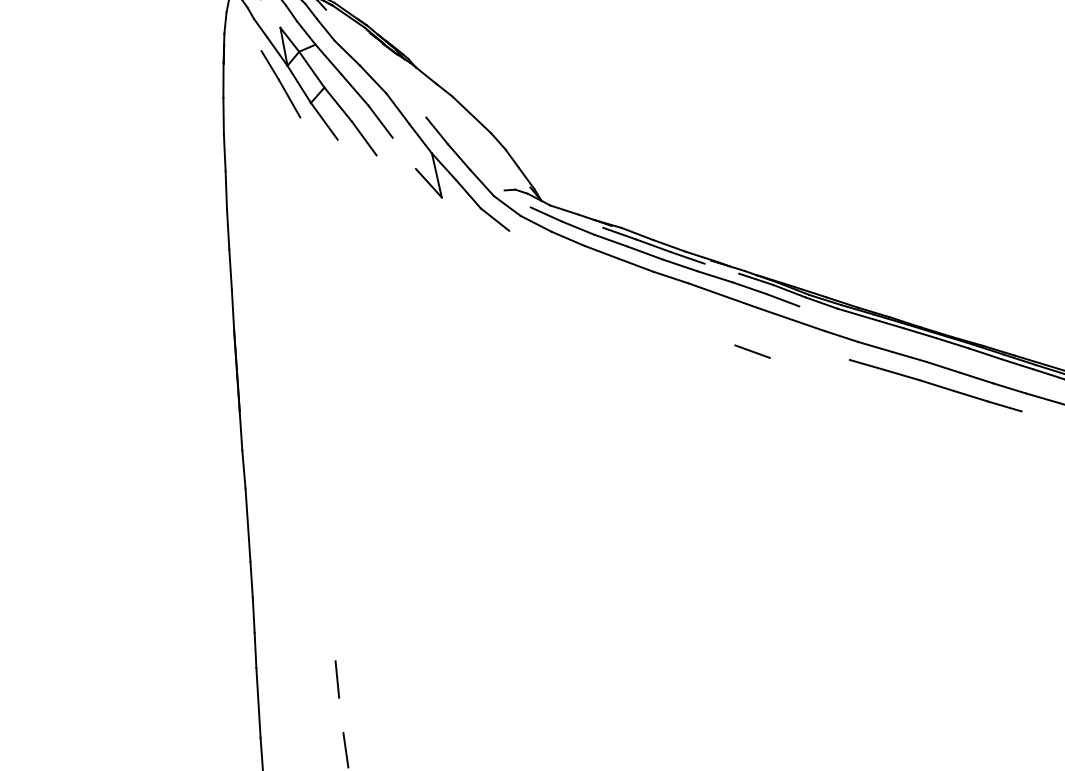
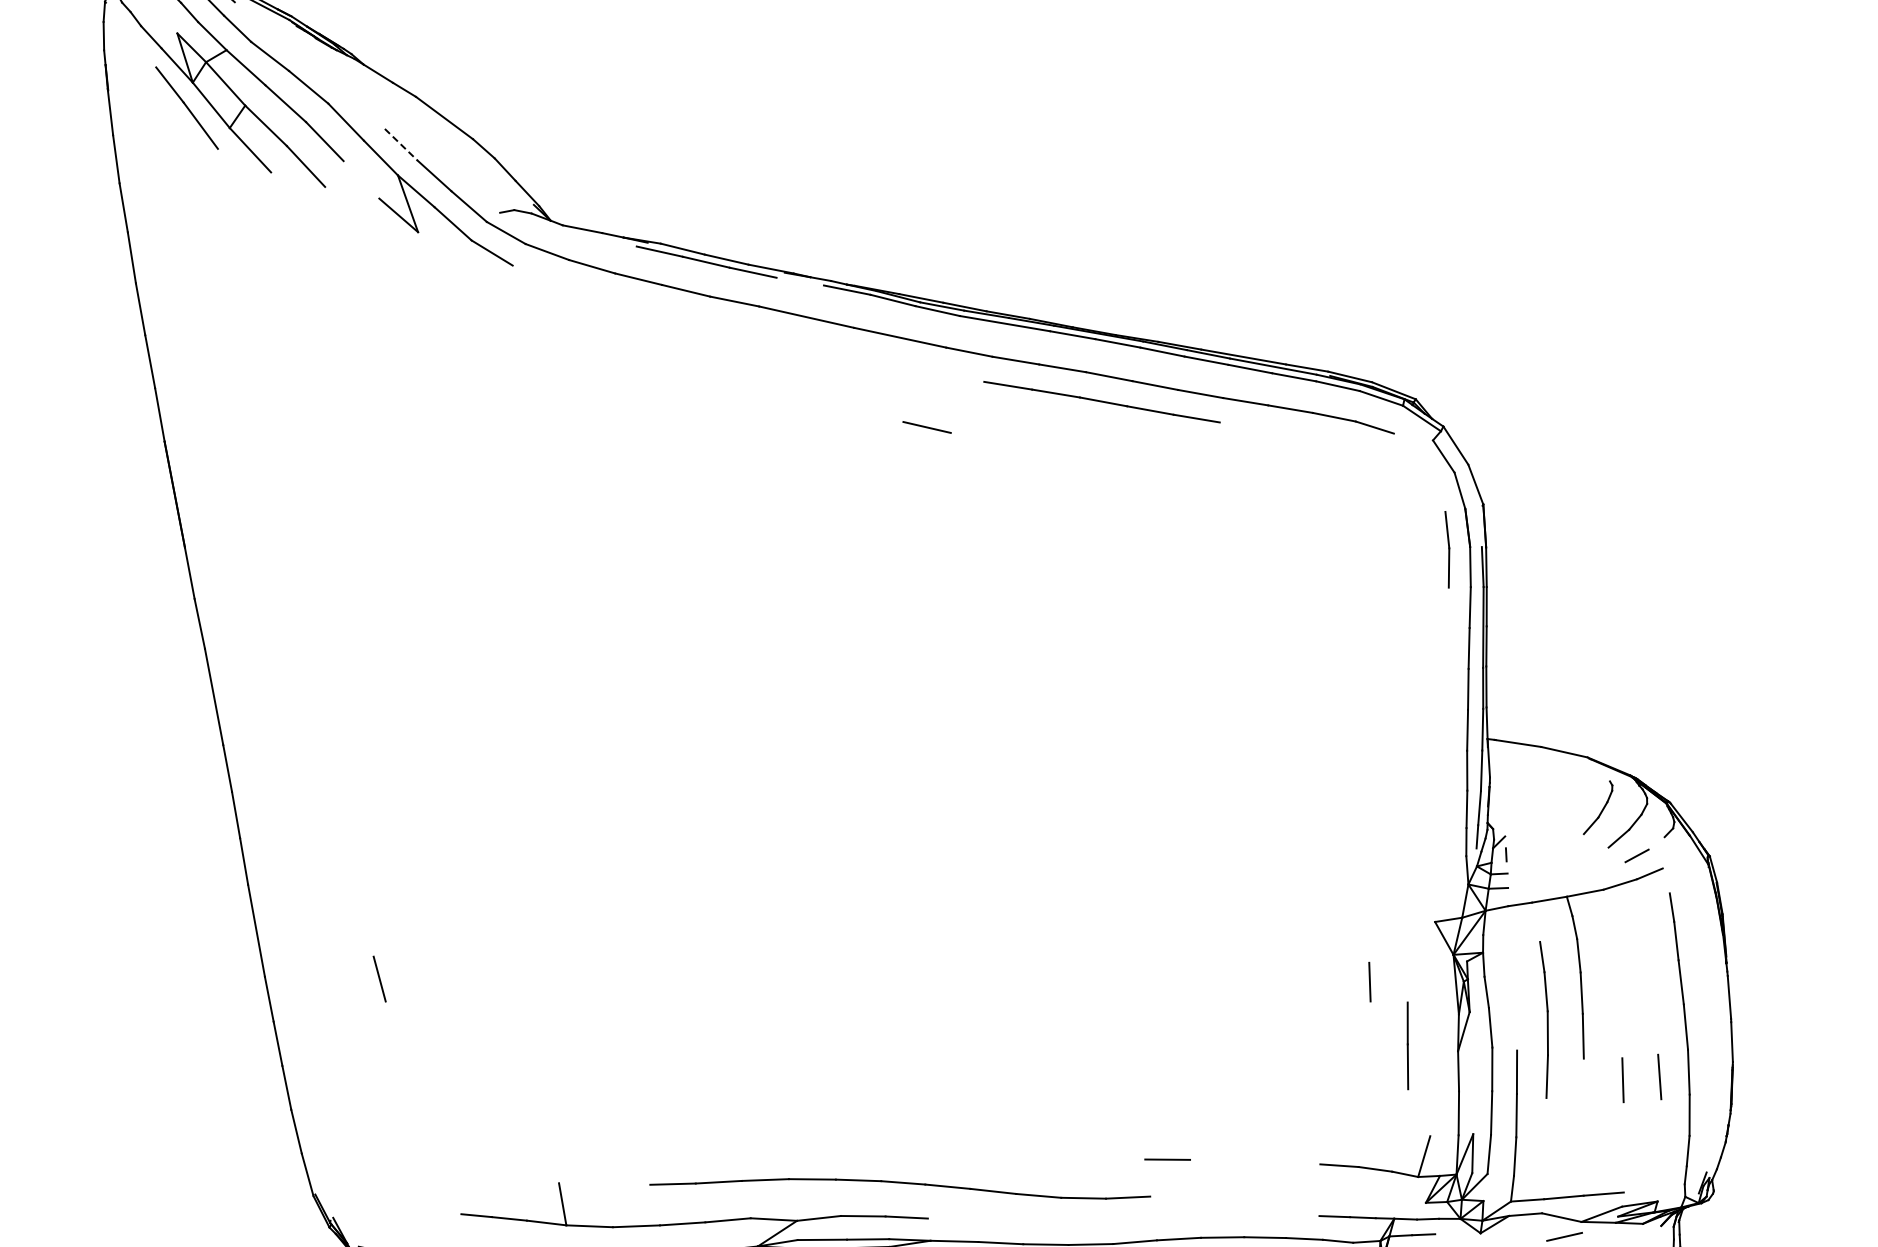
line: (437, 130) -> (401, 144), solid -> dashed
part: (664, 256) -> (722, 274), removed
line: (752, 351) -> (926, 427), moved
line: (336, 679) -> (356, 886), removed

